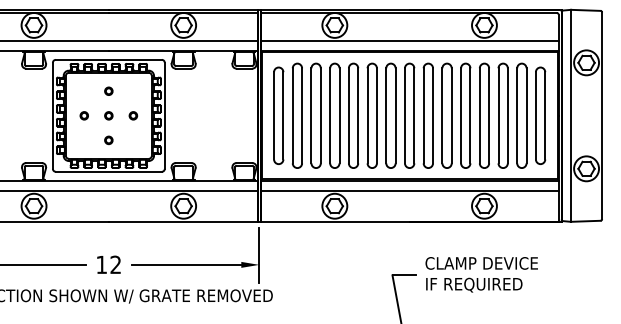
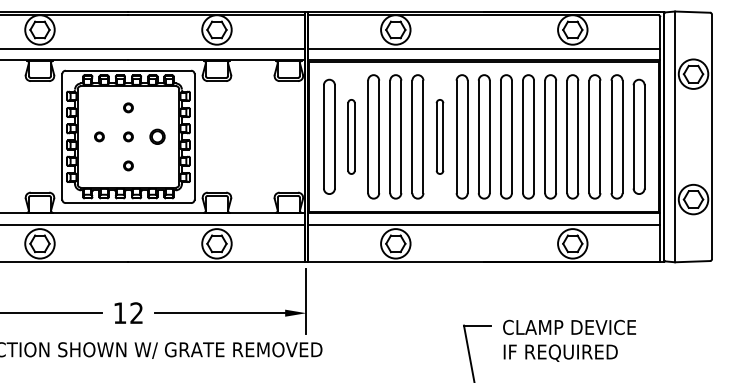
part: (133, 115) -> (157, 136), size x1.6
part: (297, 115) -> (351, 136), size x0.6
part: (371, 115) -> (439, 136), size x0.6
text: (481, 274) -> (569, 340), moved

